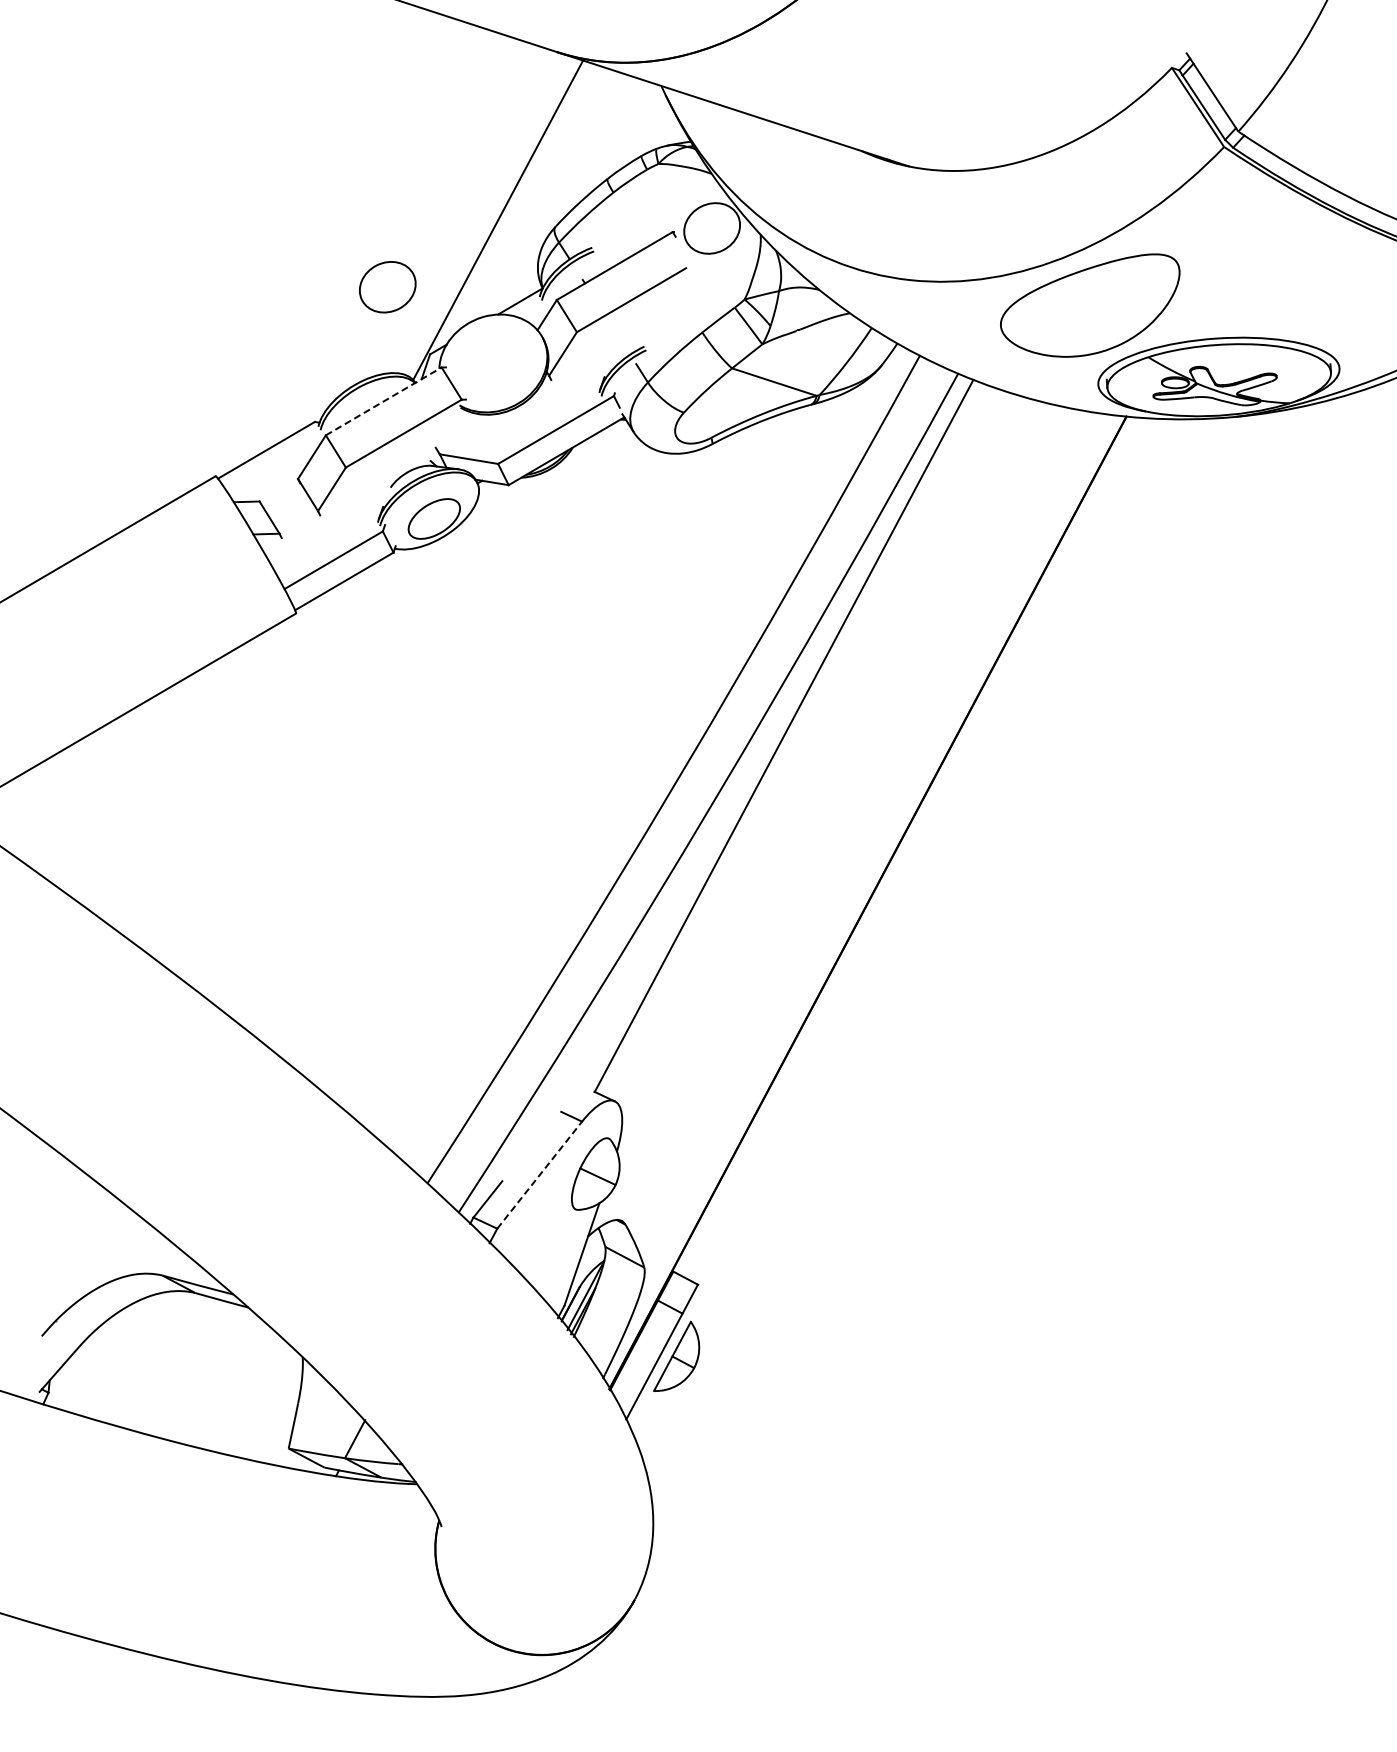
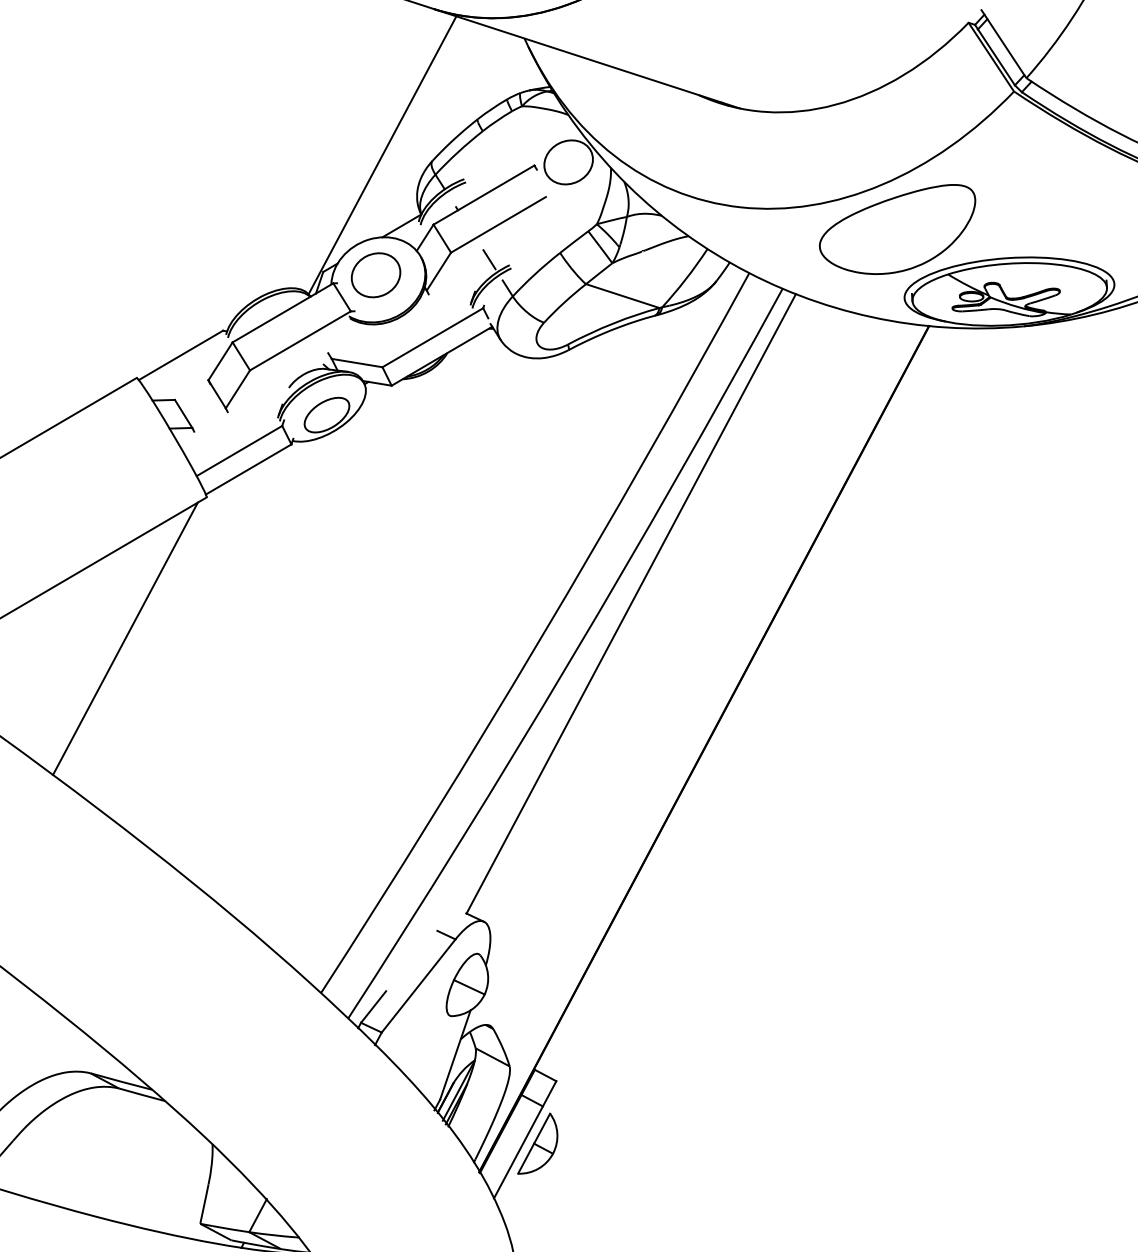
part: (387, 287) -> (375, 275), moved
line: (621, 340) -> (489, 259), added
line: (384, 401) -> (283, 312), dashed -> solid
line: (202, 775) -> (125, 638), added
line: (540, 1174) -> (419, 985), dashed -> solid

